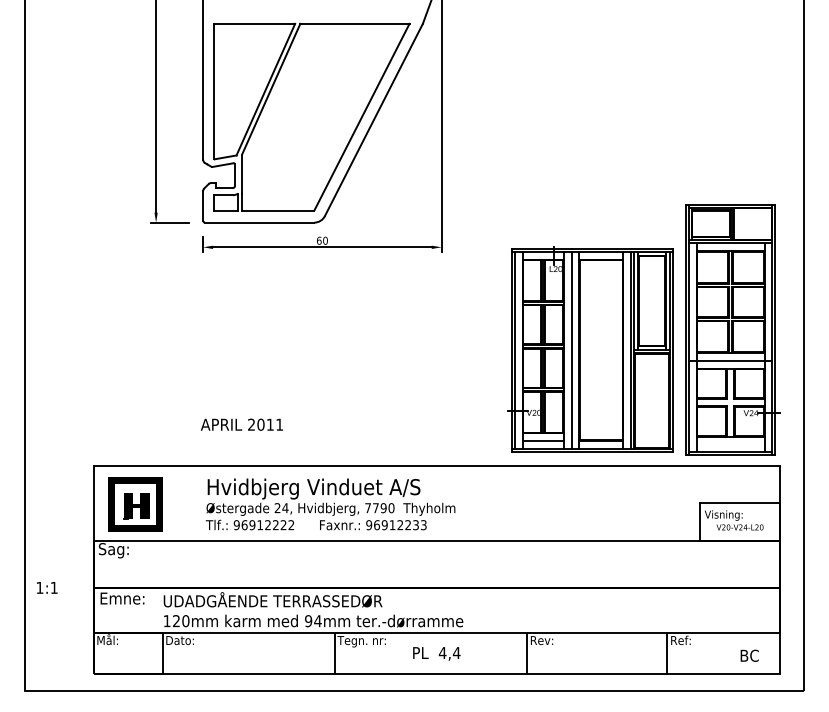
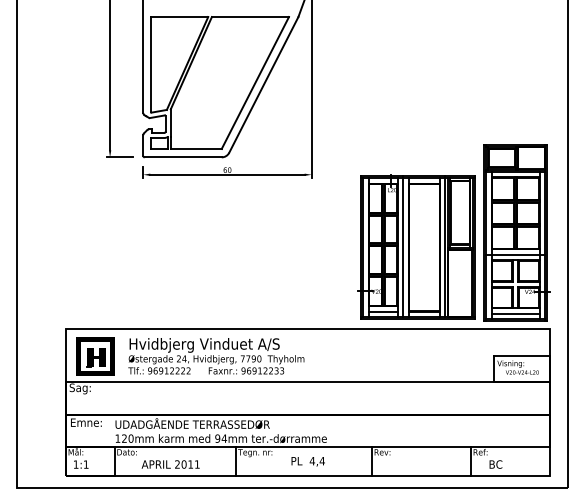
text: (241, 424) -> (170, 464), moved
line: (730, 444) -> (515, 313), added
text: (330, 504) -> (216, 356), moved
text: (47, 587) -> (81, 464), moved
text: (749, 655) -> (495, 464), moved

